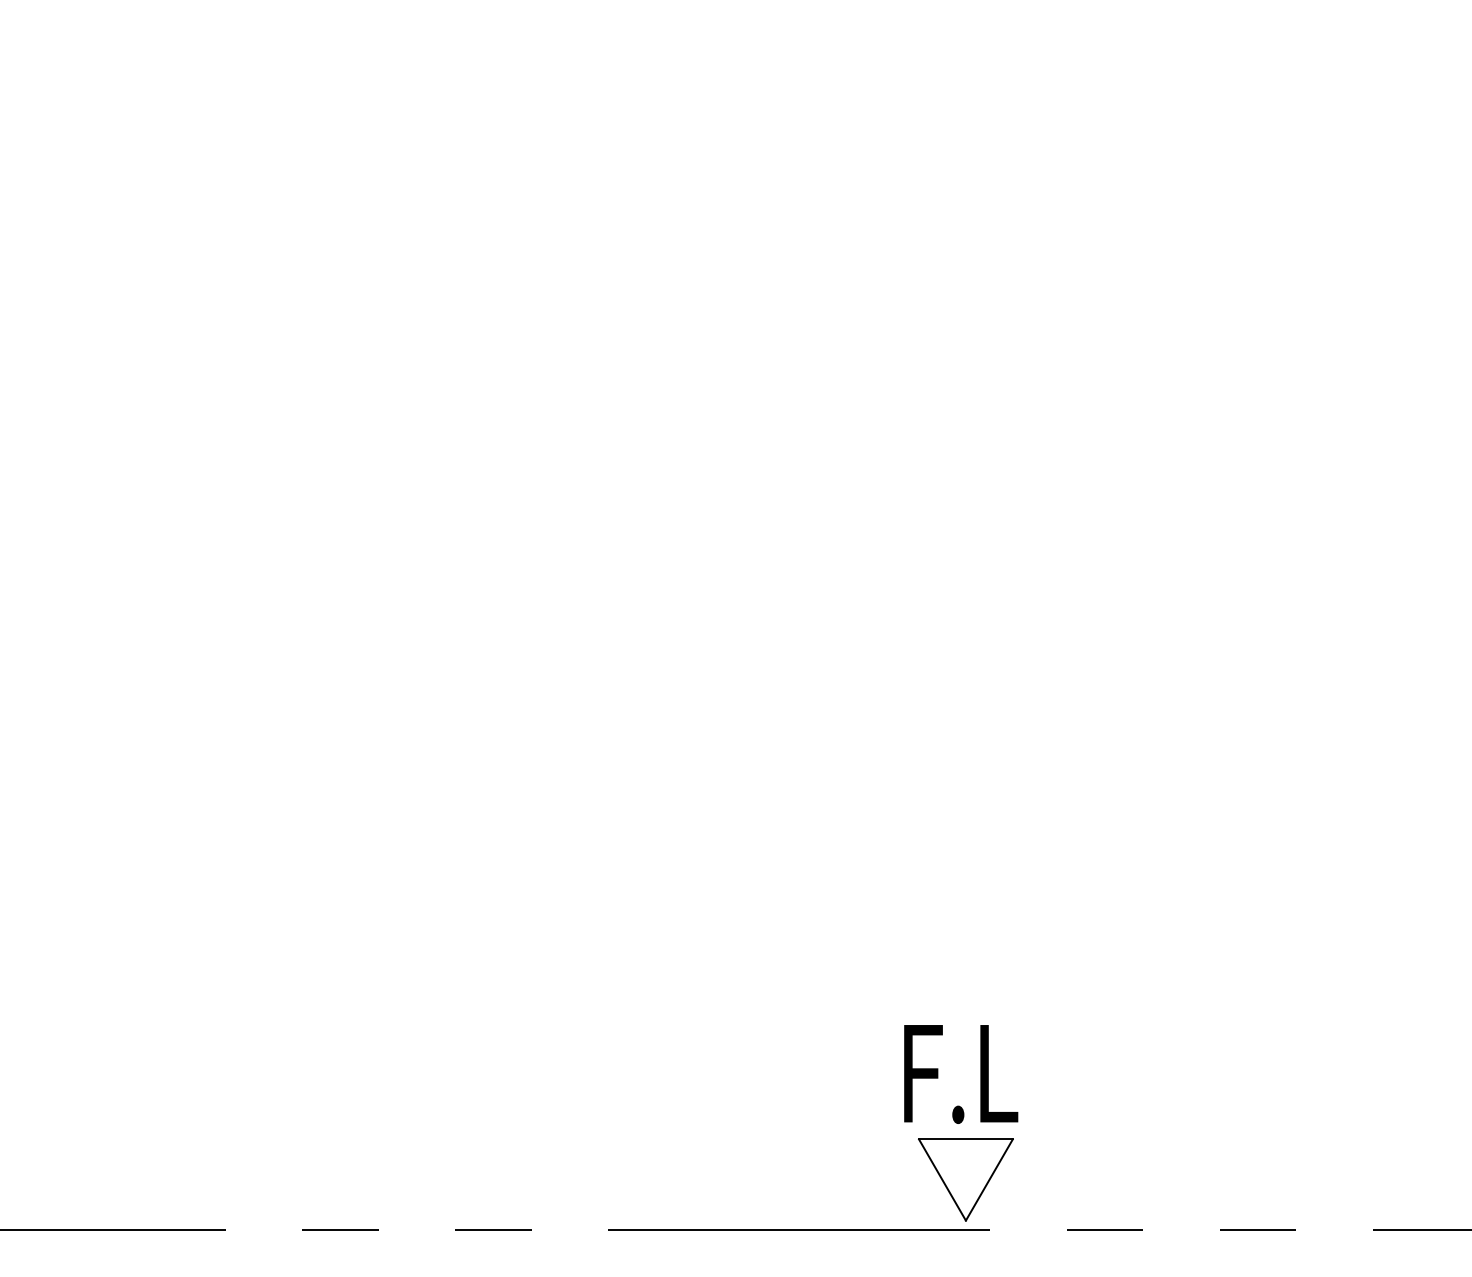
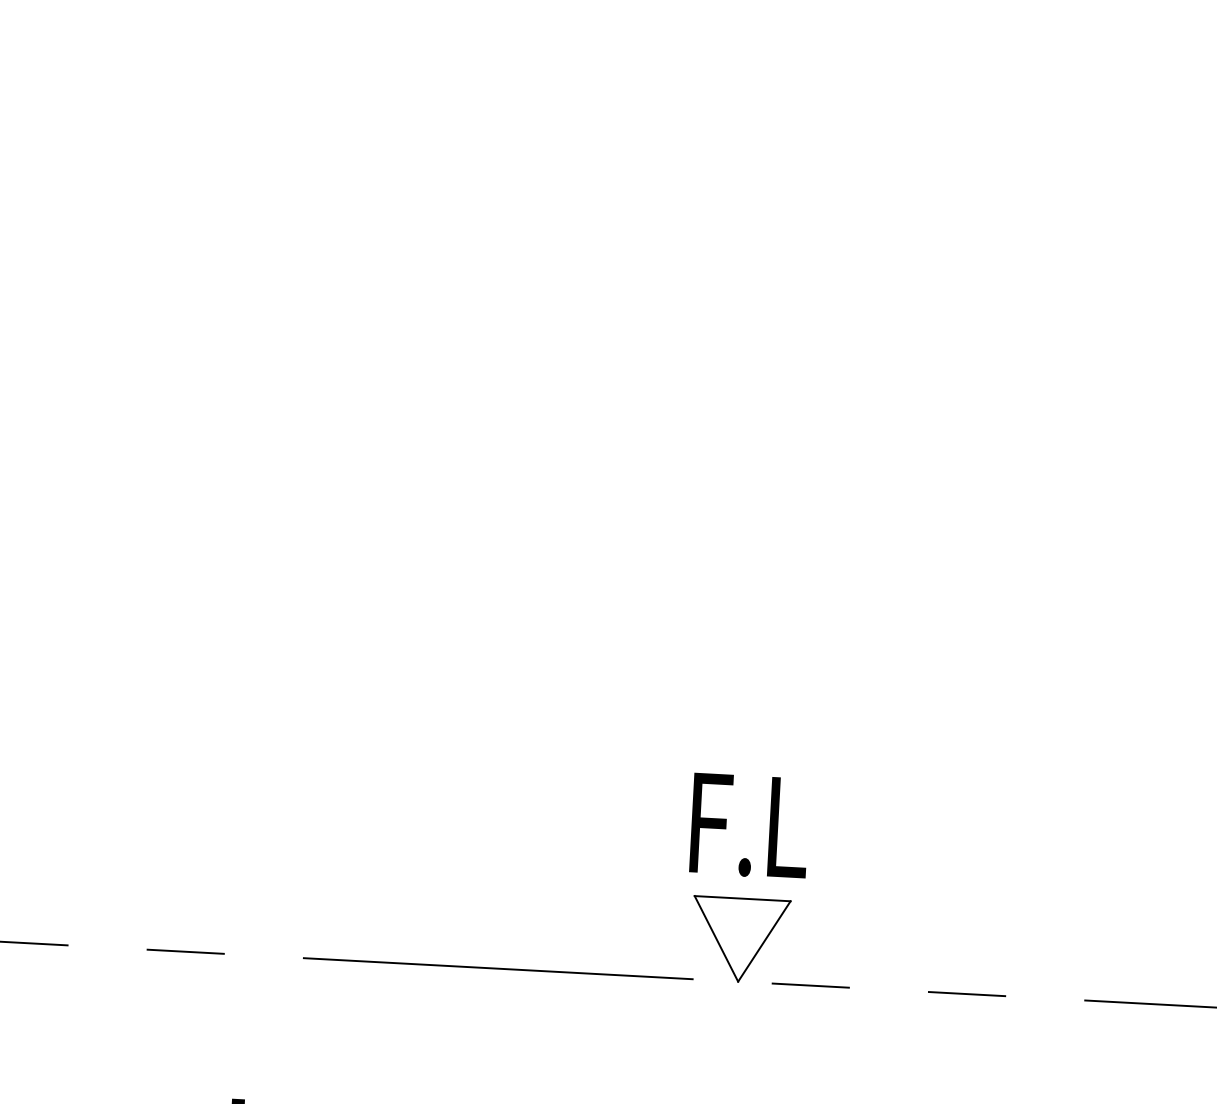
text: (961, 1074) -> (750, 826), moved
part: (965, 1179) -> (740, 939), moved

